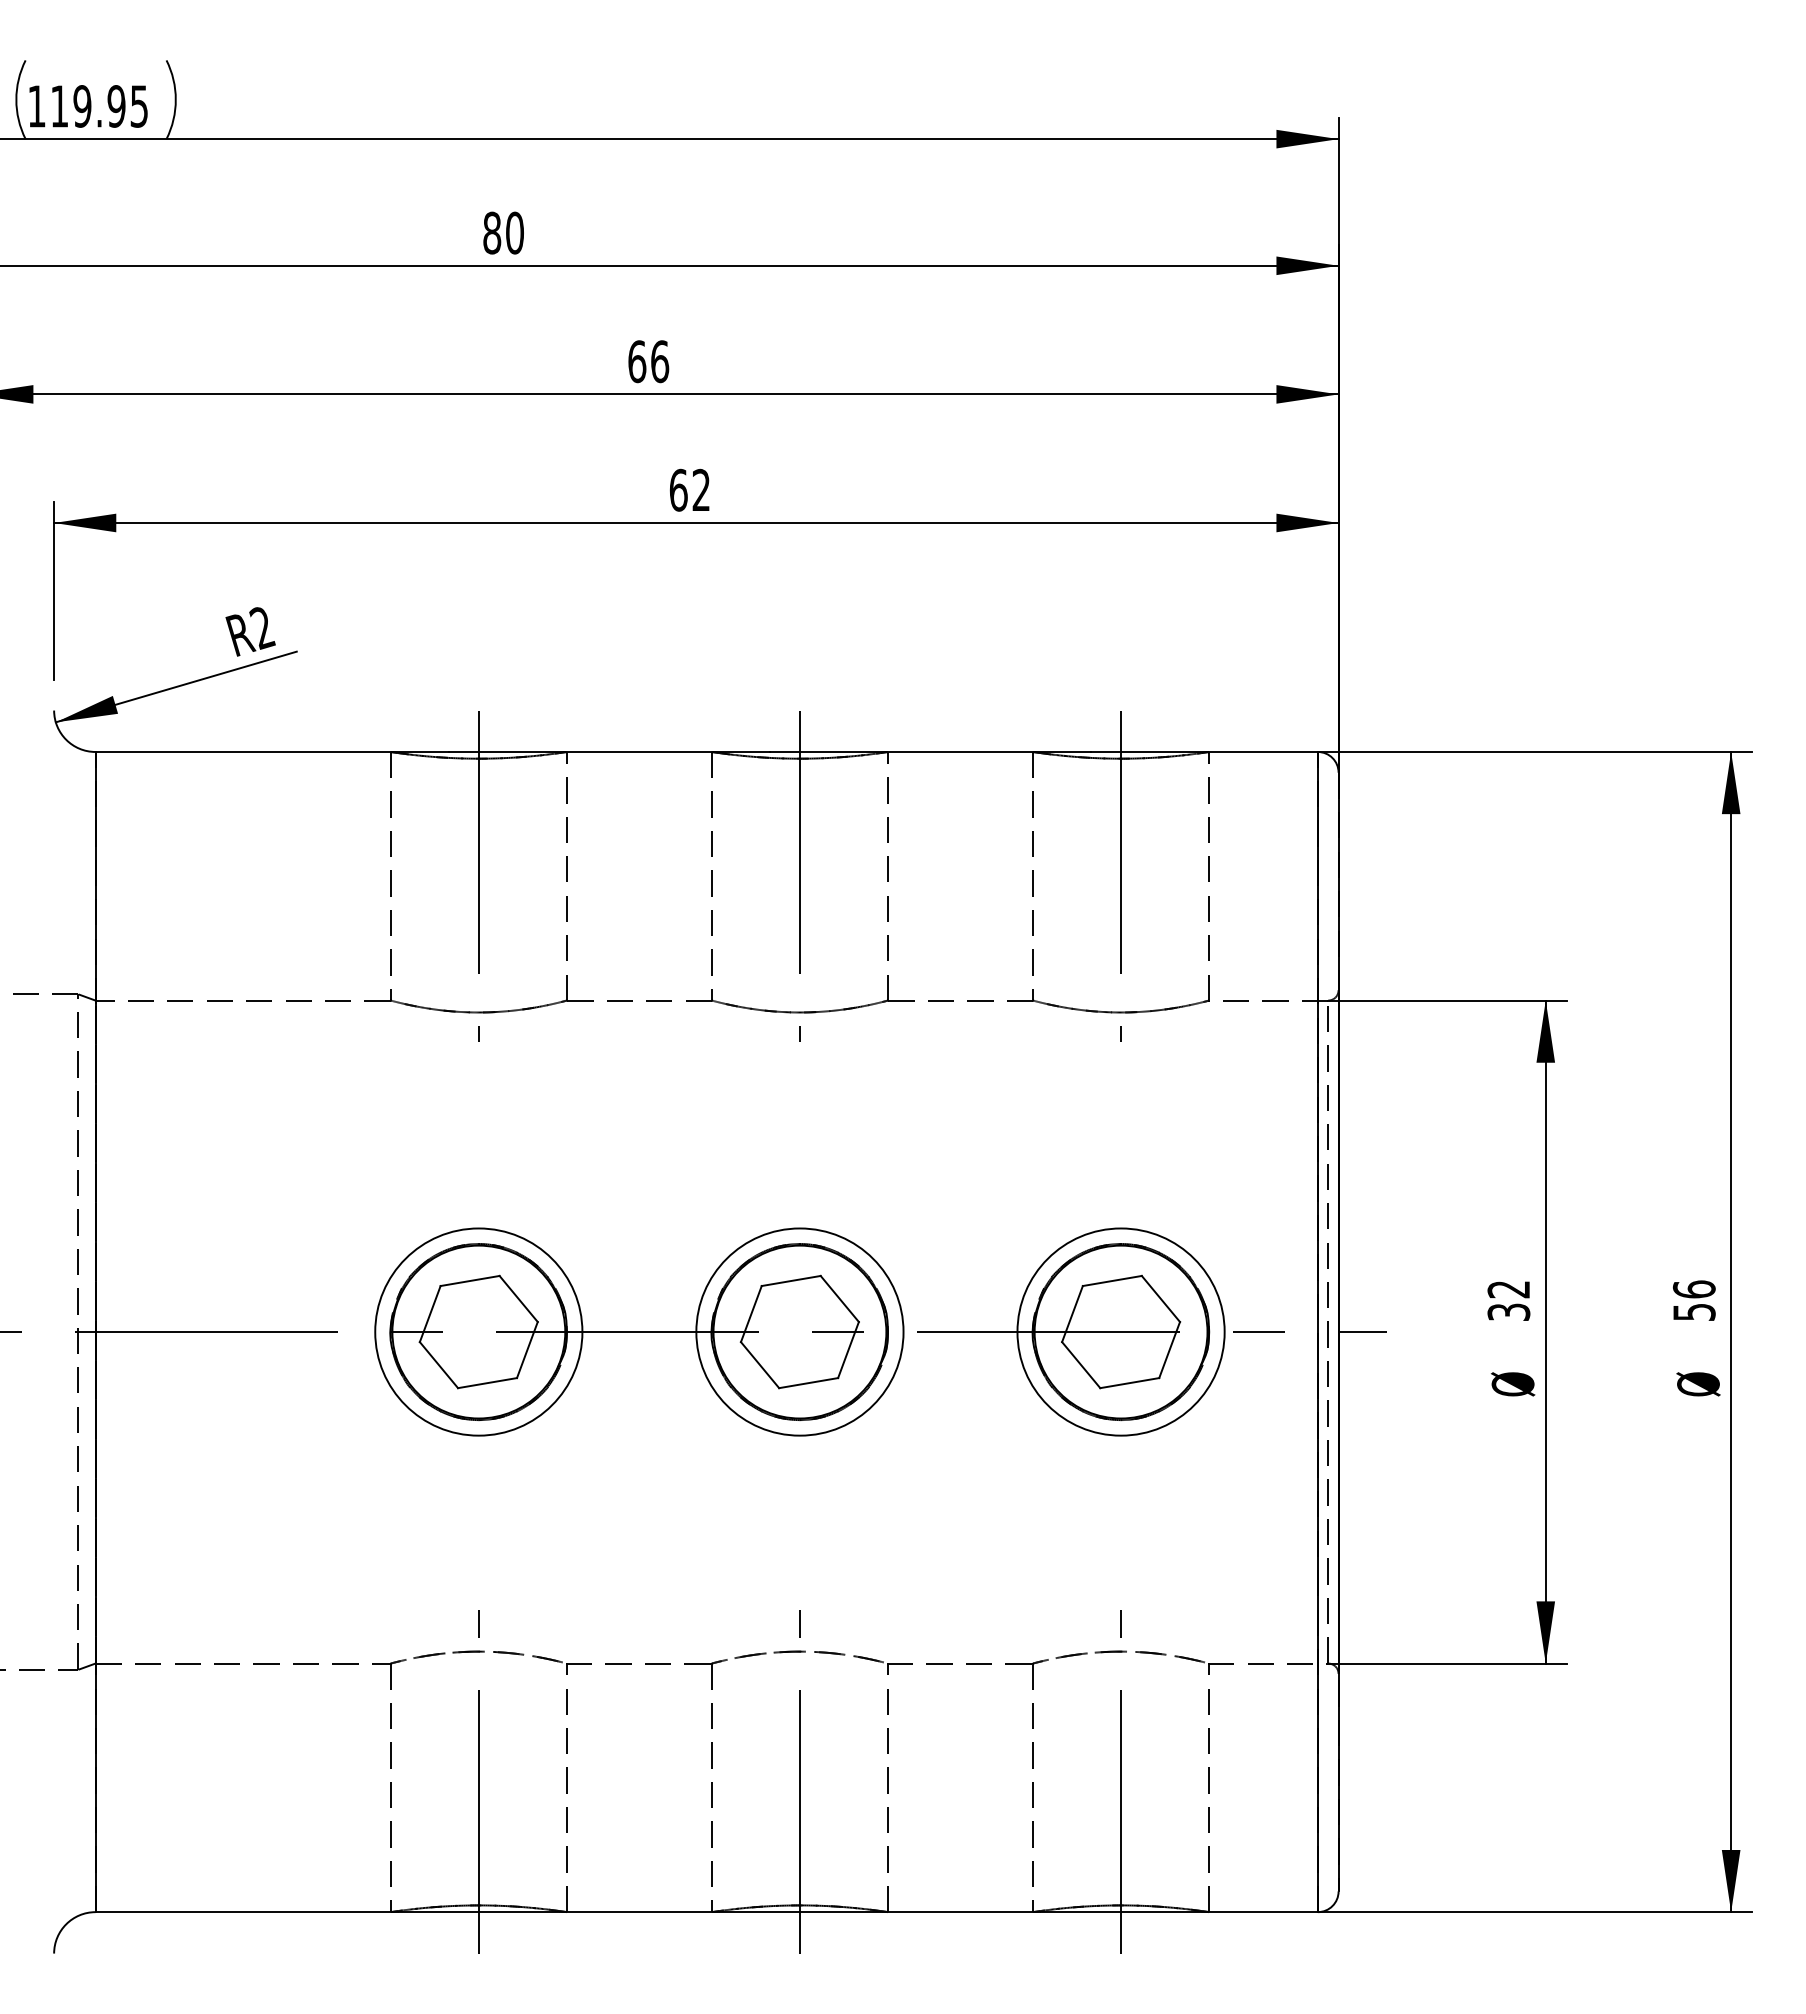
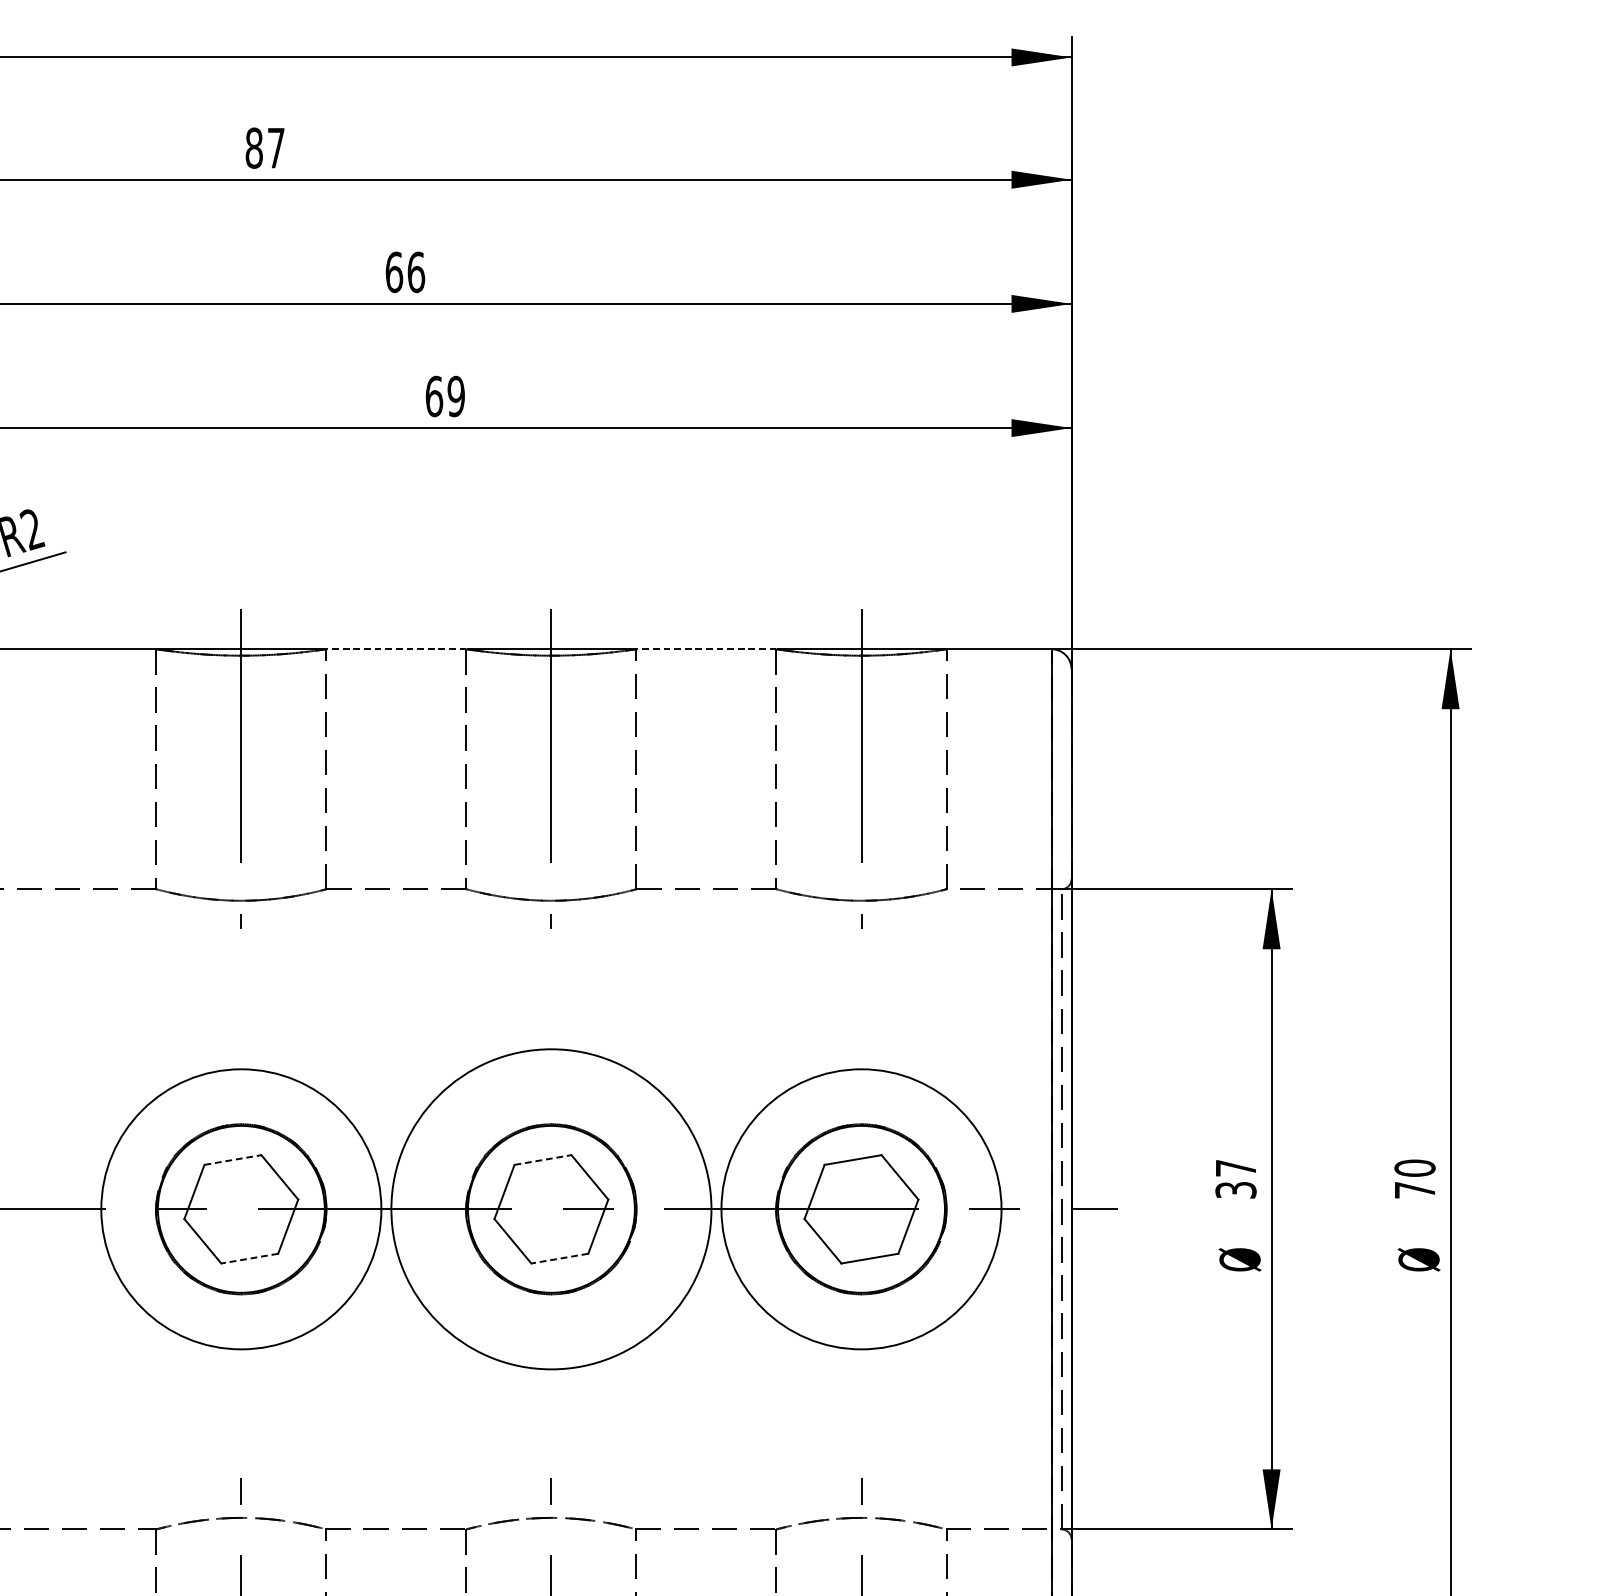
text: (514, 232) -> (275, 147), 80 -> 87
text: (701, 490) -> (456, 396), 62 -> 69
line: (638, 751) -> (395, 648), solid -> dashed
line: (959, 751) -> (705, 648), solid -> dashed
line: (470, 1281) -> (233, 1160), solid -> dashed
line: (791, 1281) -> (543, 1160), solid -> dashed
text: (1508, 1289) -> (1235, 1168), 32 -> 37
text: (1693, 1300) -> (1414, 1178), 56 -> 70
circle: (478, 1331) -> (241, 1208), size x1.4
circle: (799, 1331) -> (550, 1208), size x1.6
circle: (1120, 1331) -> (860, 1208), size x1.4
line: (487, 1383) -> (249, 1259), solid -> dashed
line: (808, 1383) -> (559, 1259), solid -> dashed

